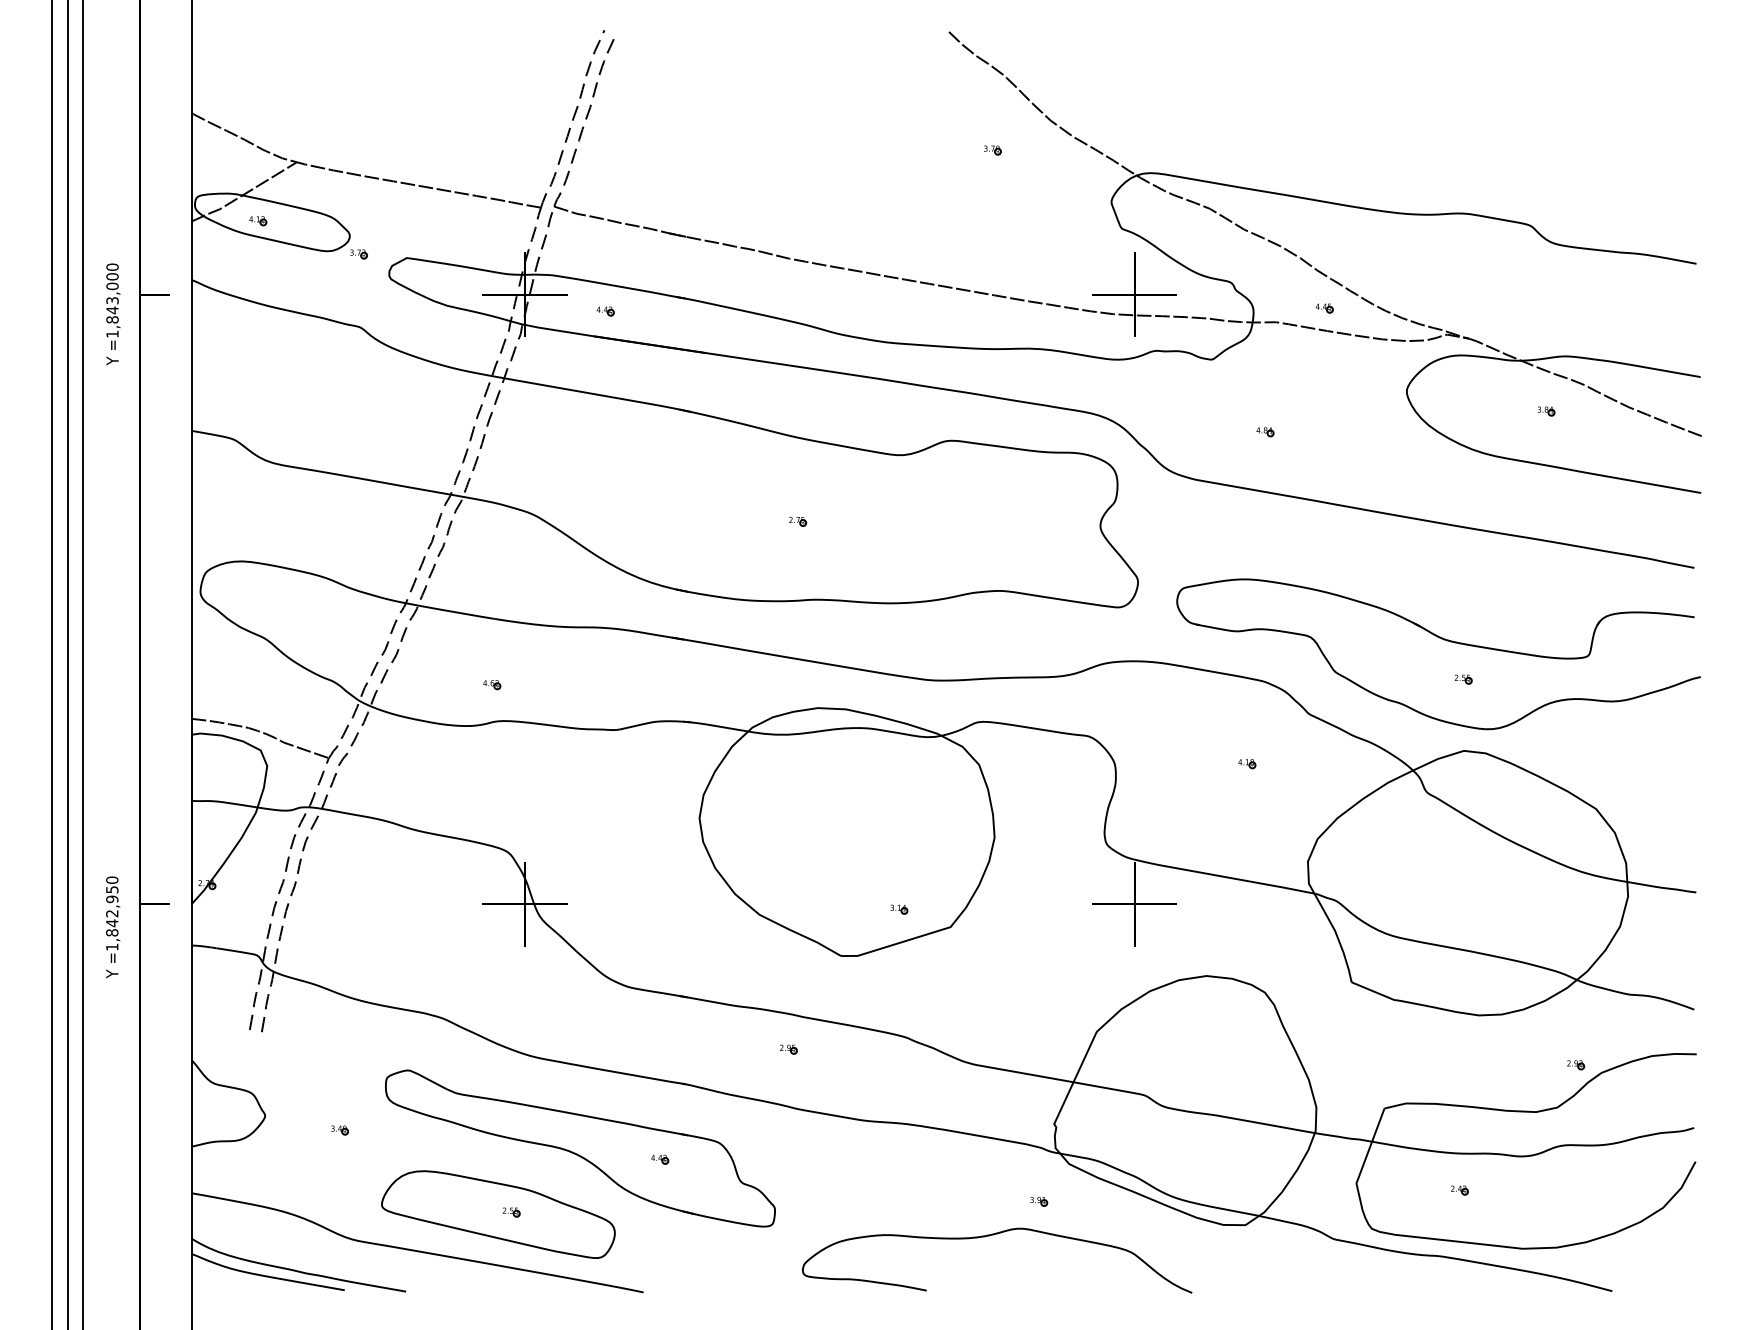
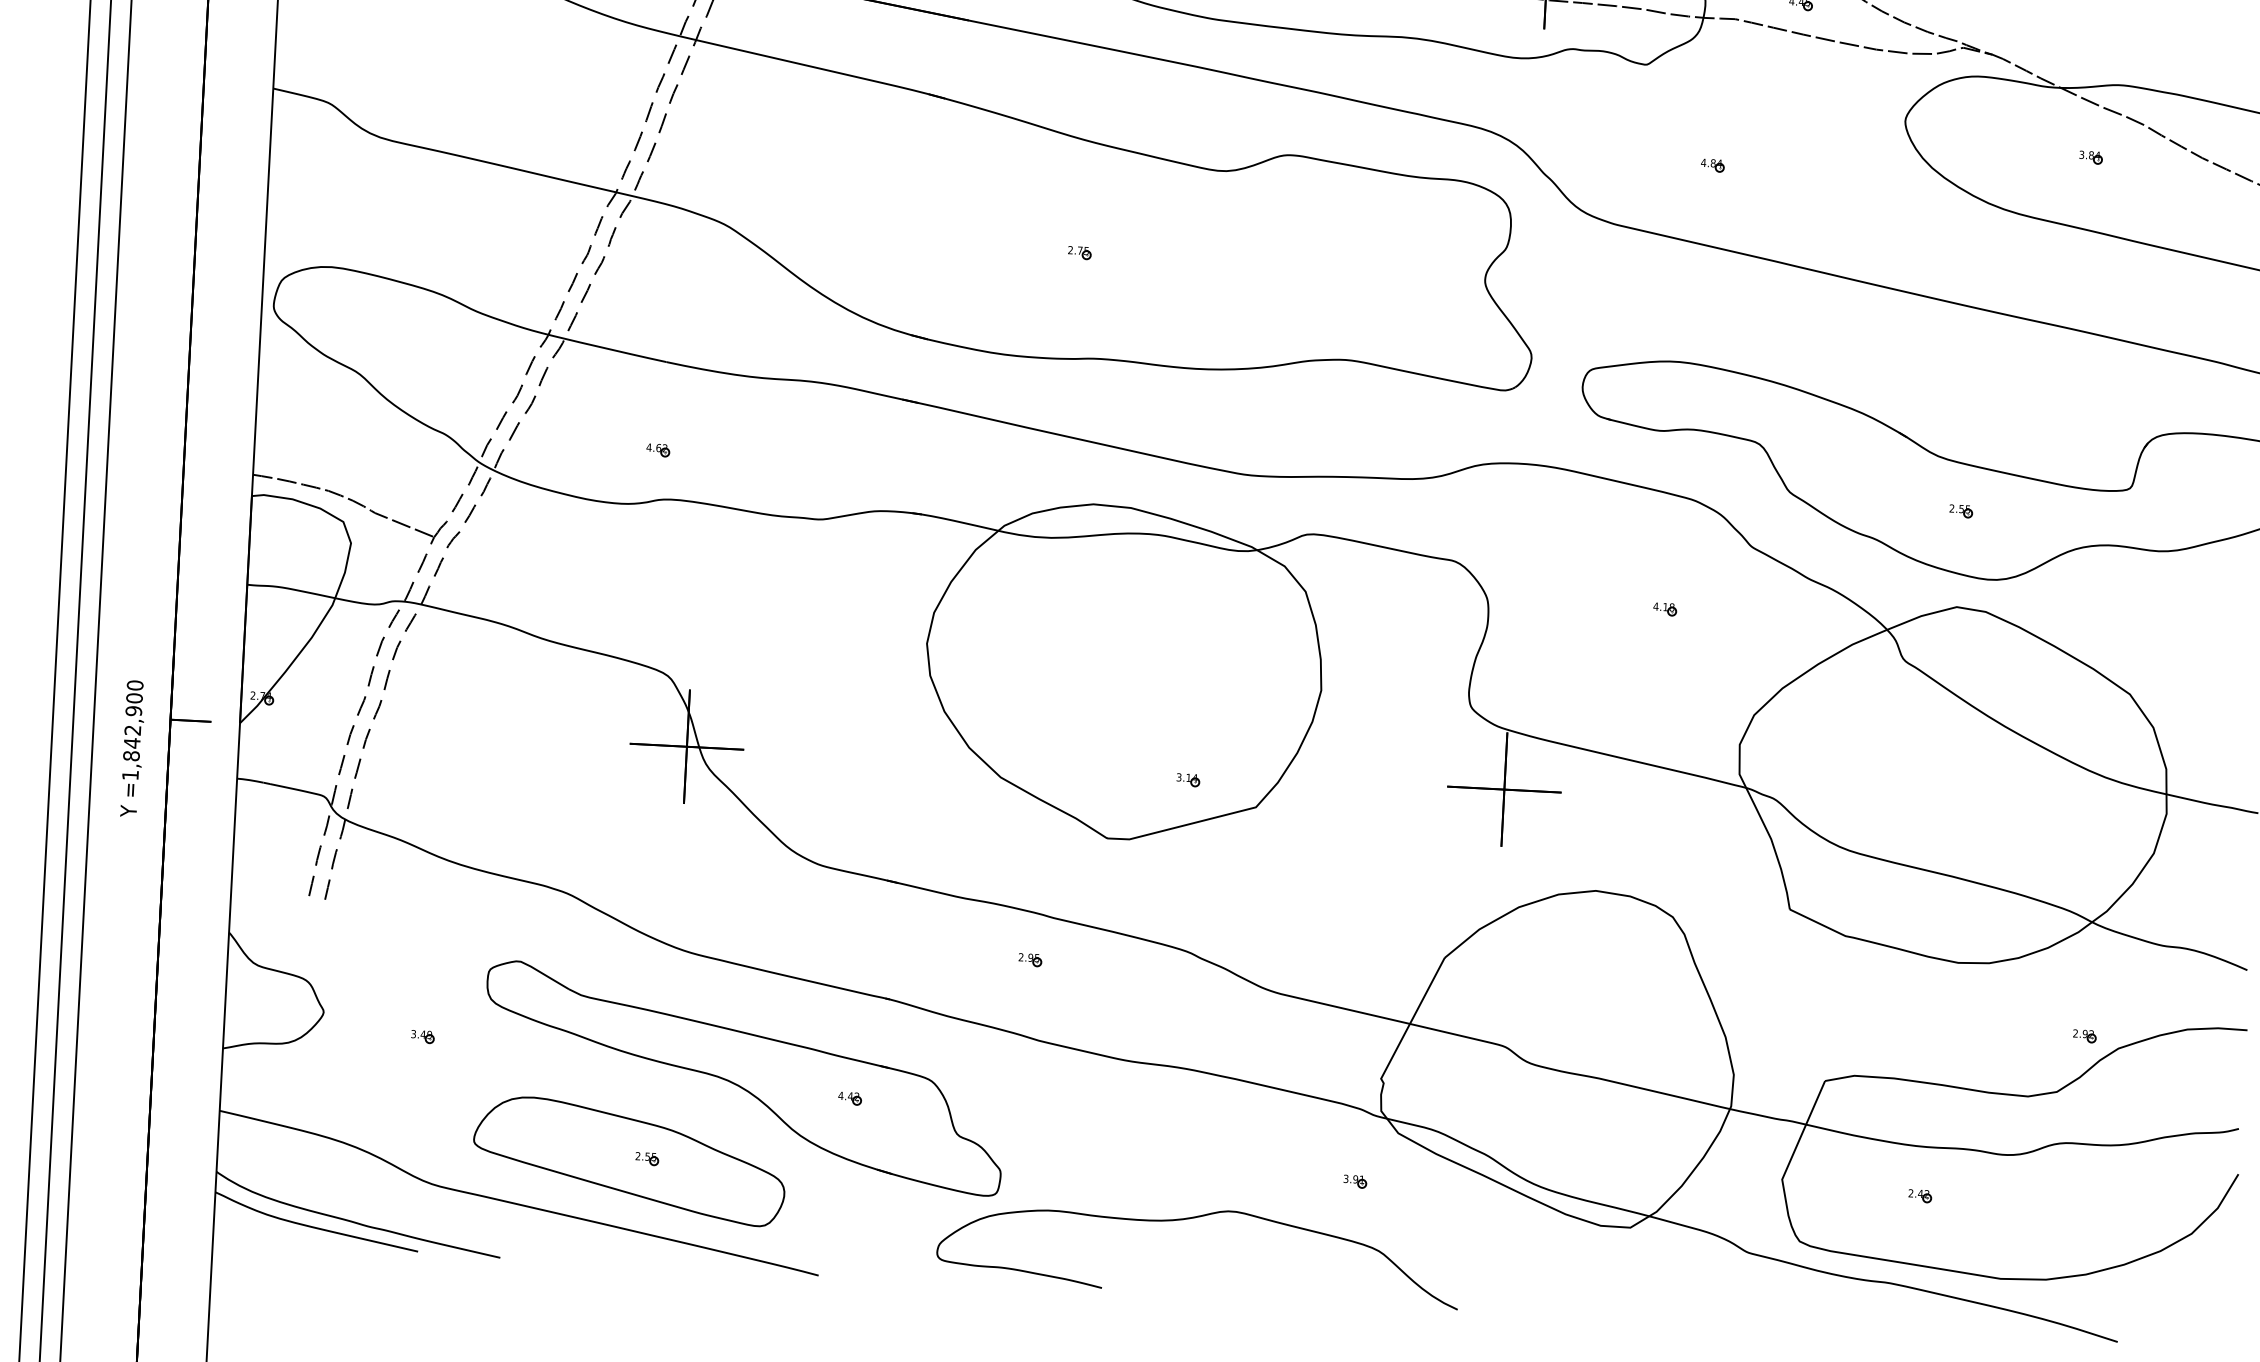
text: (112, 889) -> (134, 697), =1,842,950 -> =1,842,900
curve: (989, 1236) -> (1189, 1219), moved

